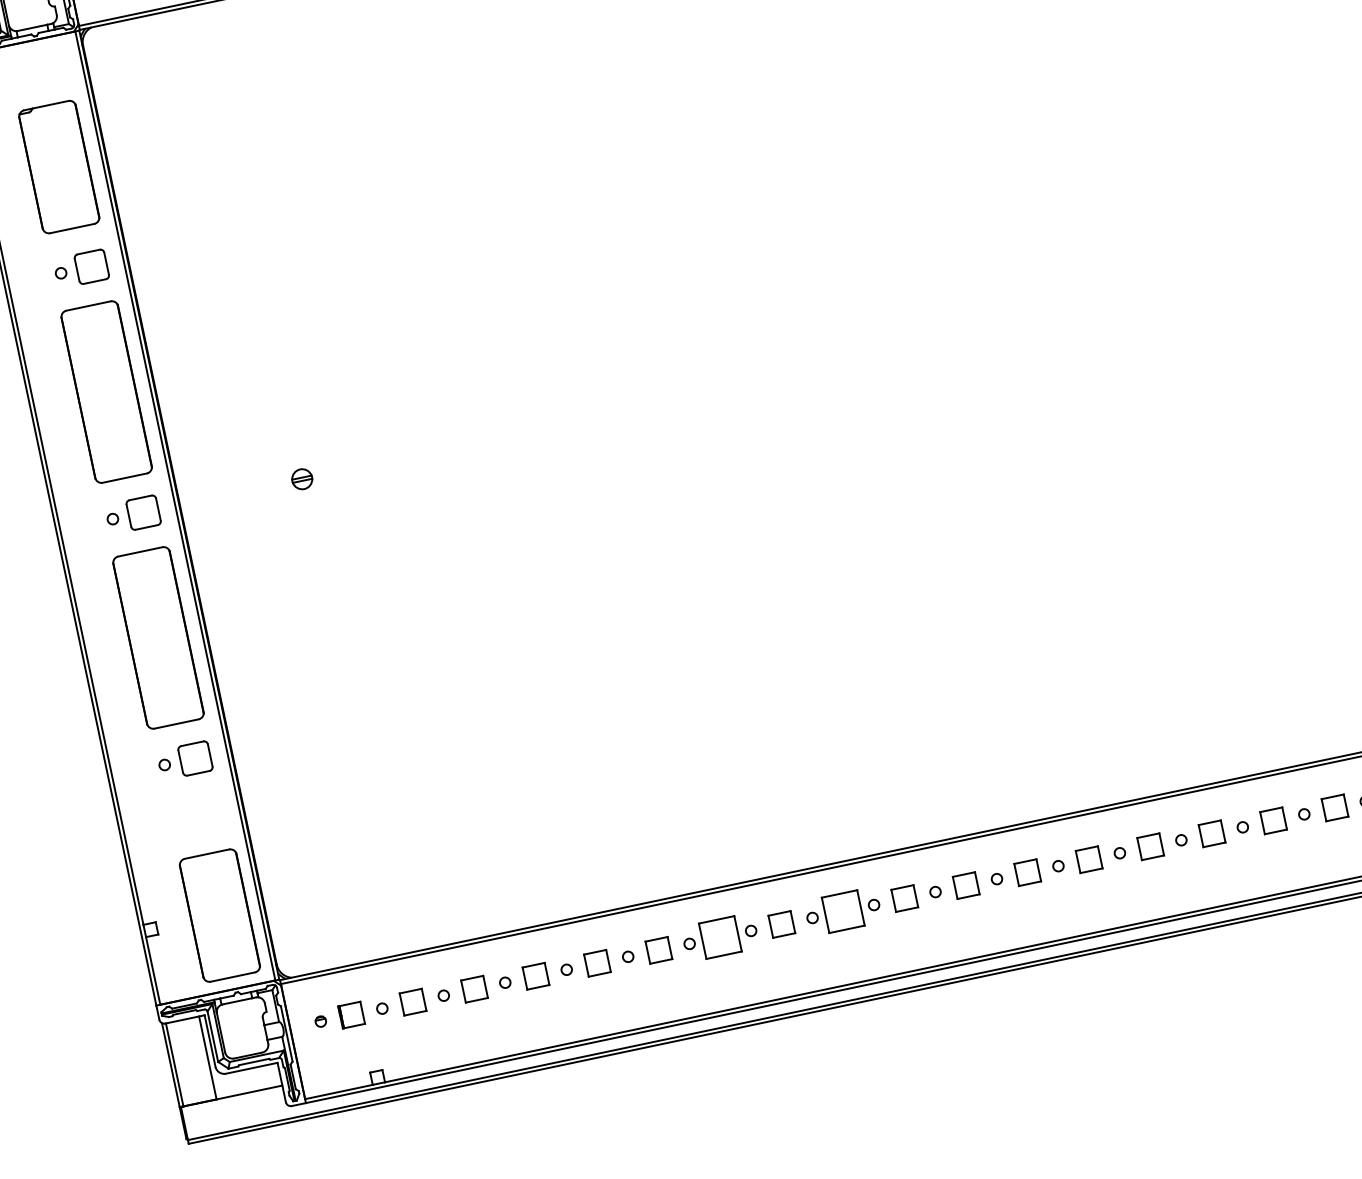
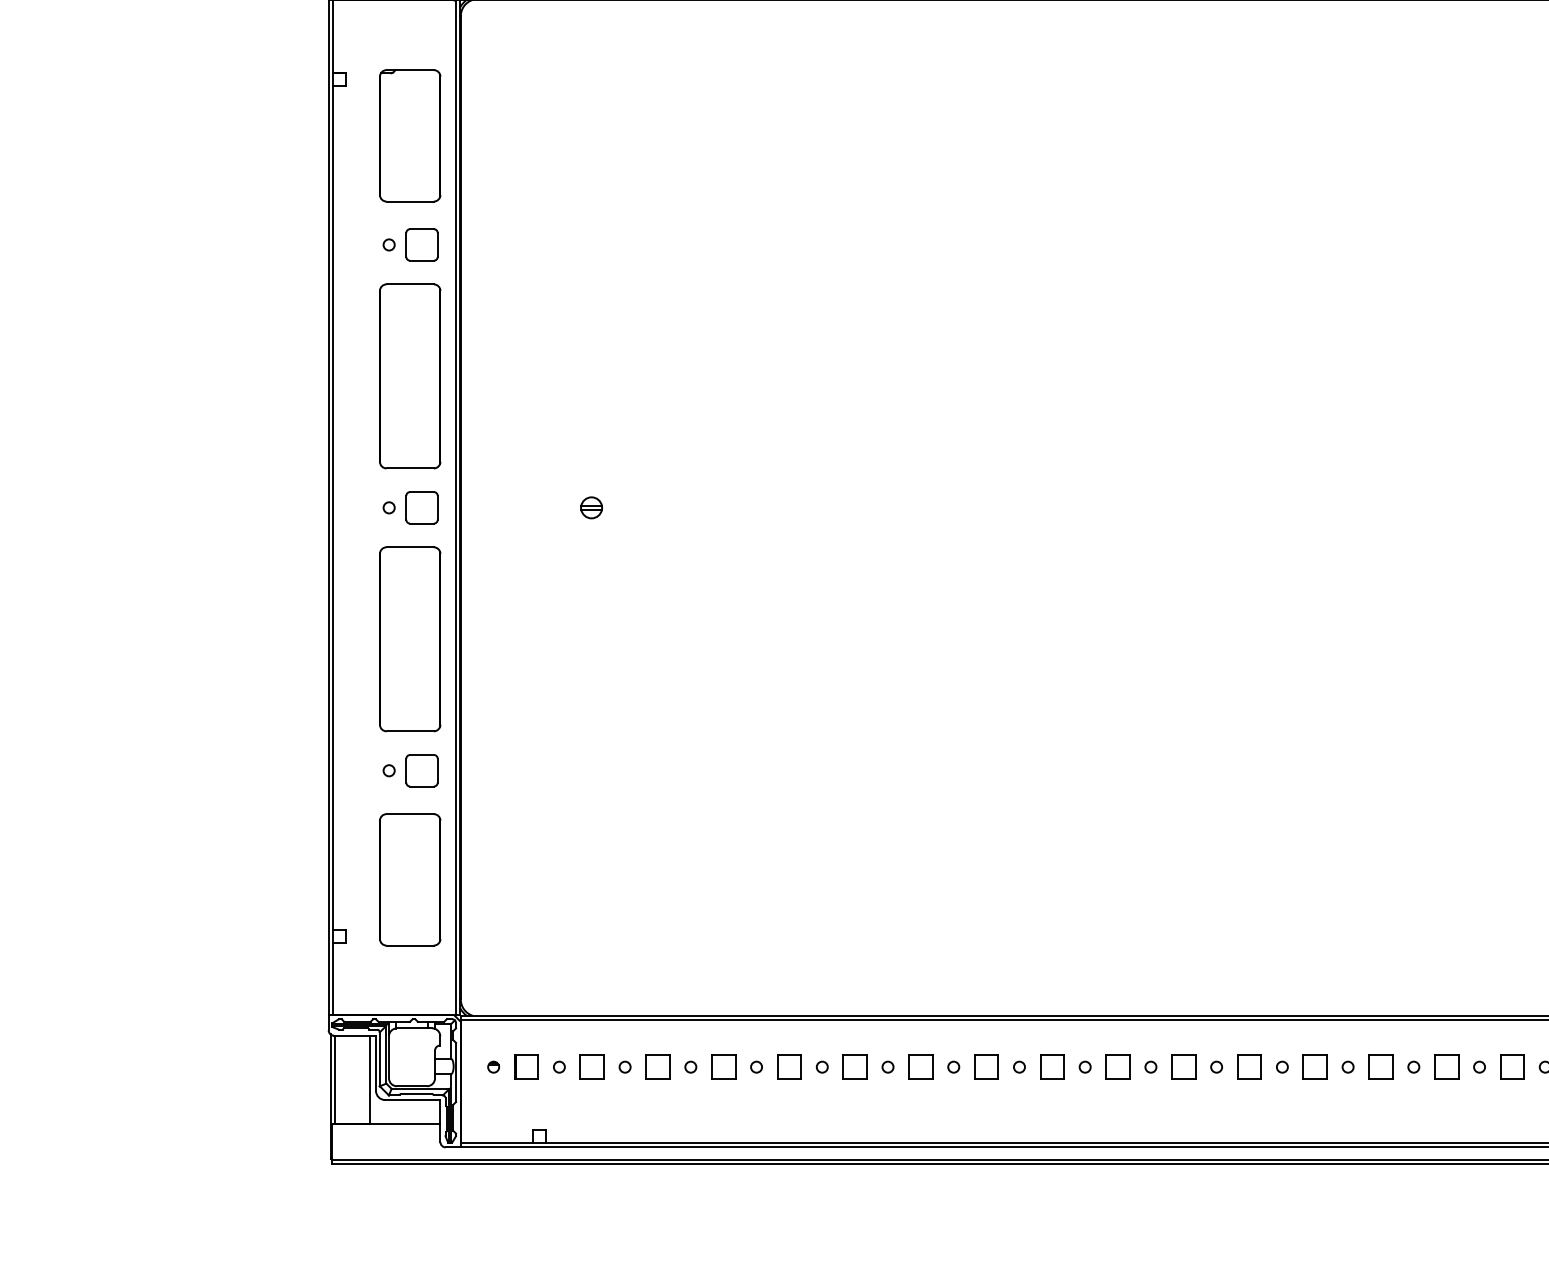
part: (843, 910) -> (1052, 1066), size x0.62
part: (220, 915) -> (410, 879), moved
part: (719, 936) -> (920, 1066), size x0.62

